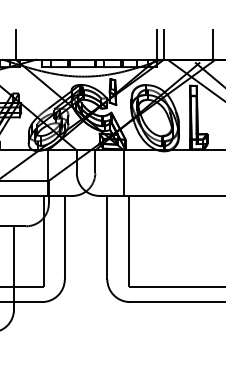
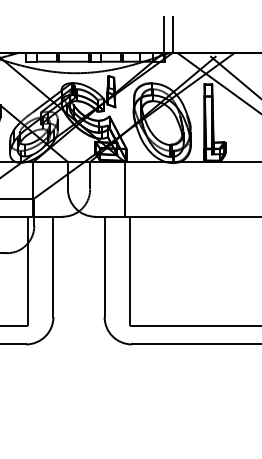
line: (212, 44) -> (231, 34), removed

